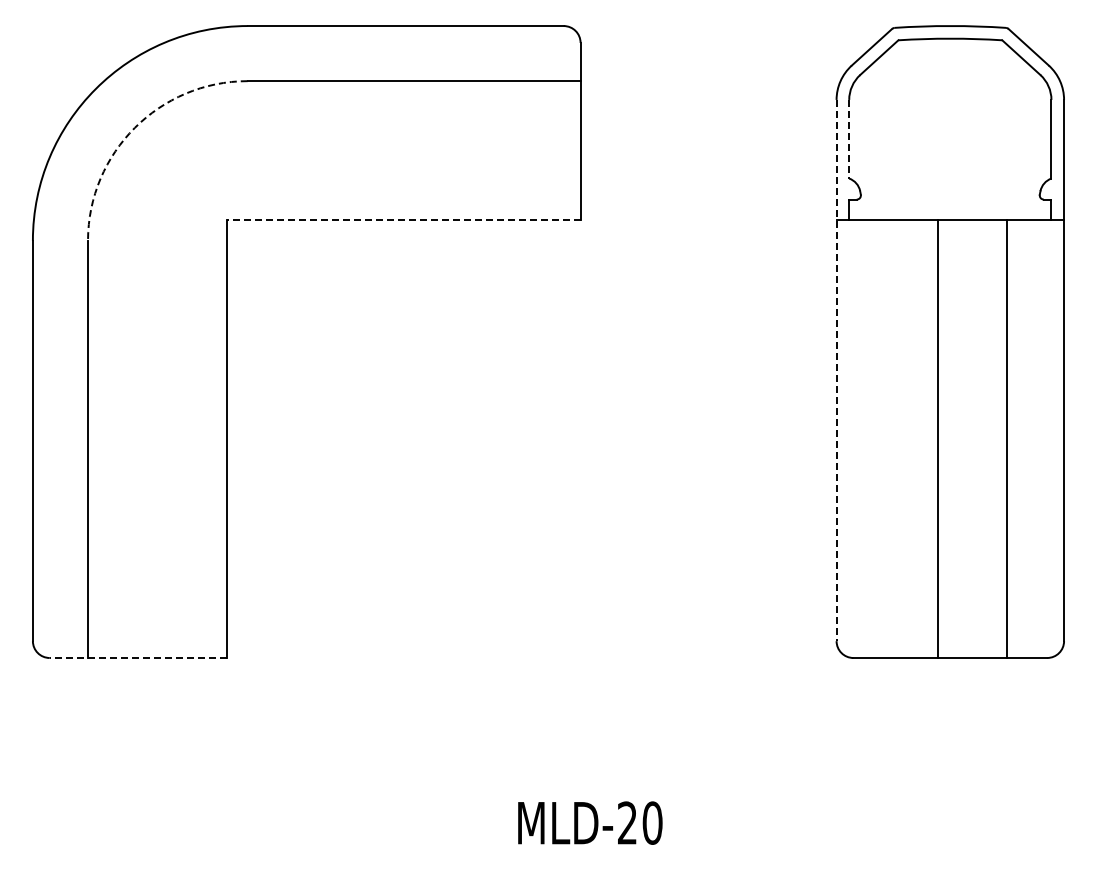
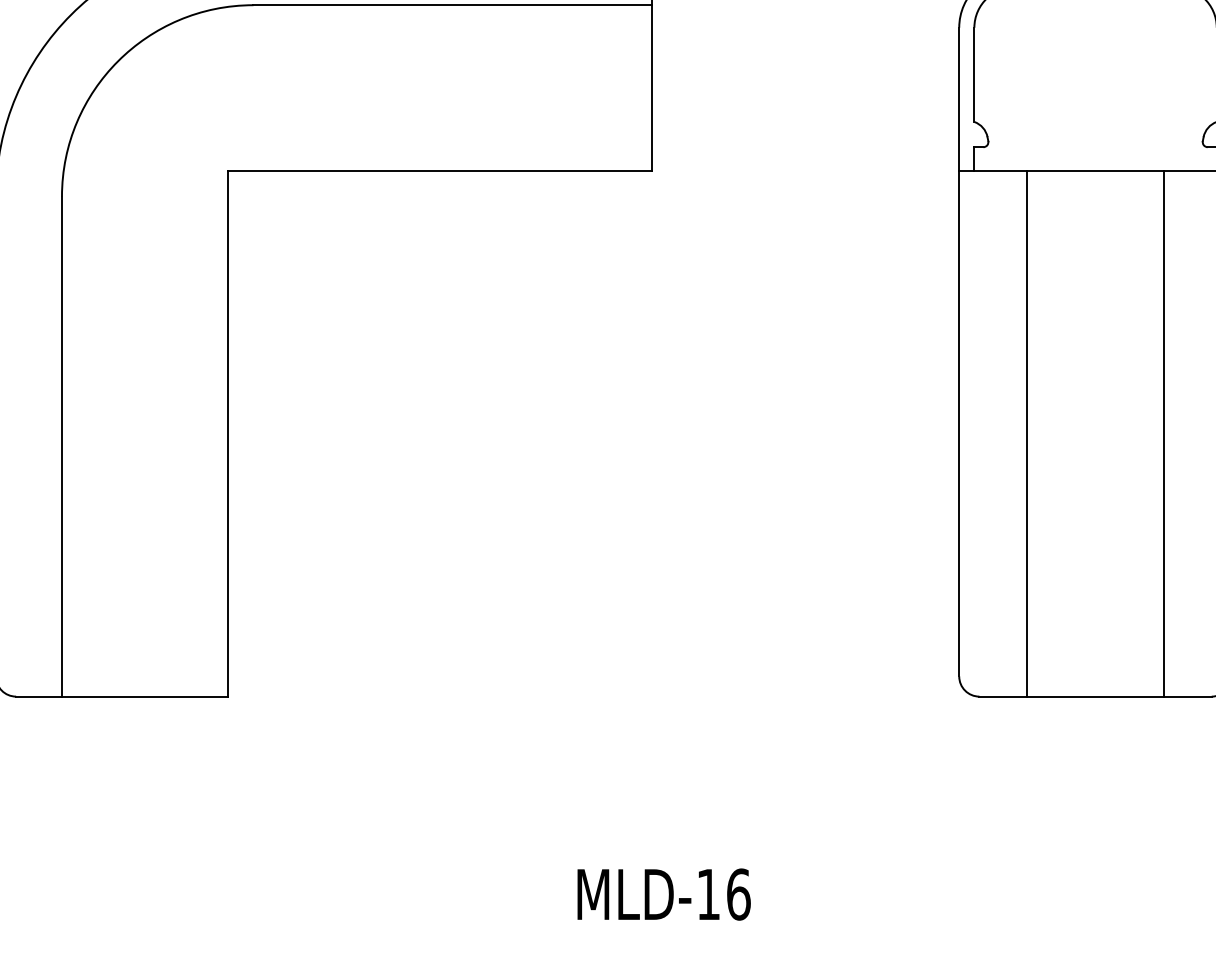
arc: (134, 127) -> (117, 60), dashed -> solid
line: (849, 139) -> (974, 75), dashed -> solid
line: (403, 219) -> (440, 171), dashed -> solid
line: (836, 370) -> (959, 352), dashed -> solid
line: (938, 438) -> (1027, 433), moved
line: (137, 658) -> (121, 697), dashed -> solid
text: (640, 822) -> (724, 893), MLD-20 -> MLD-16

